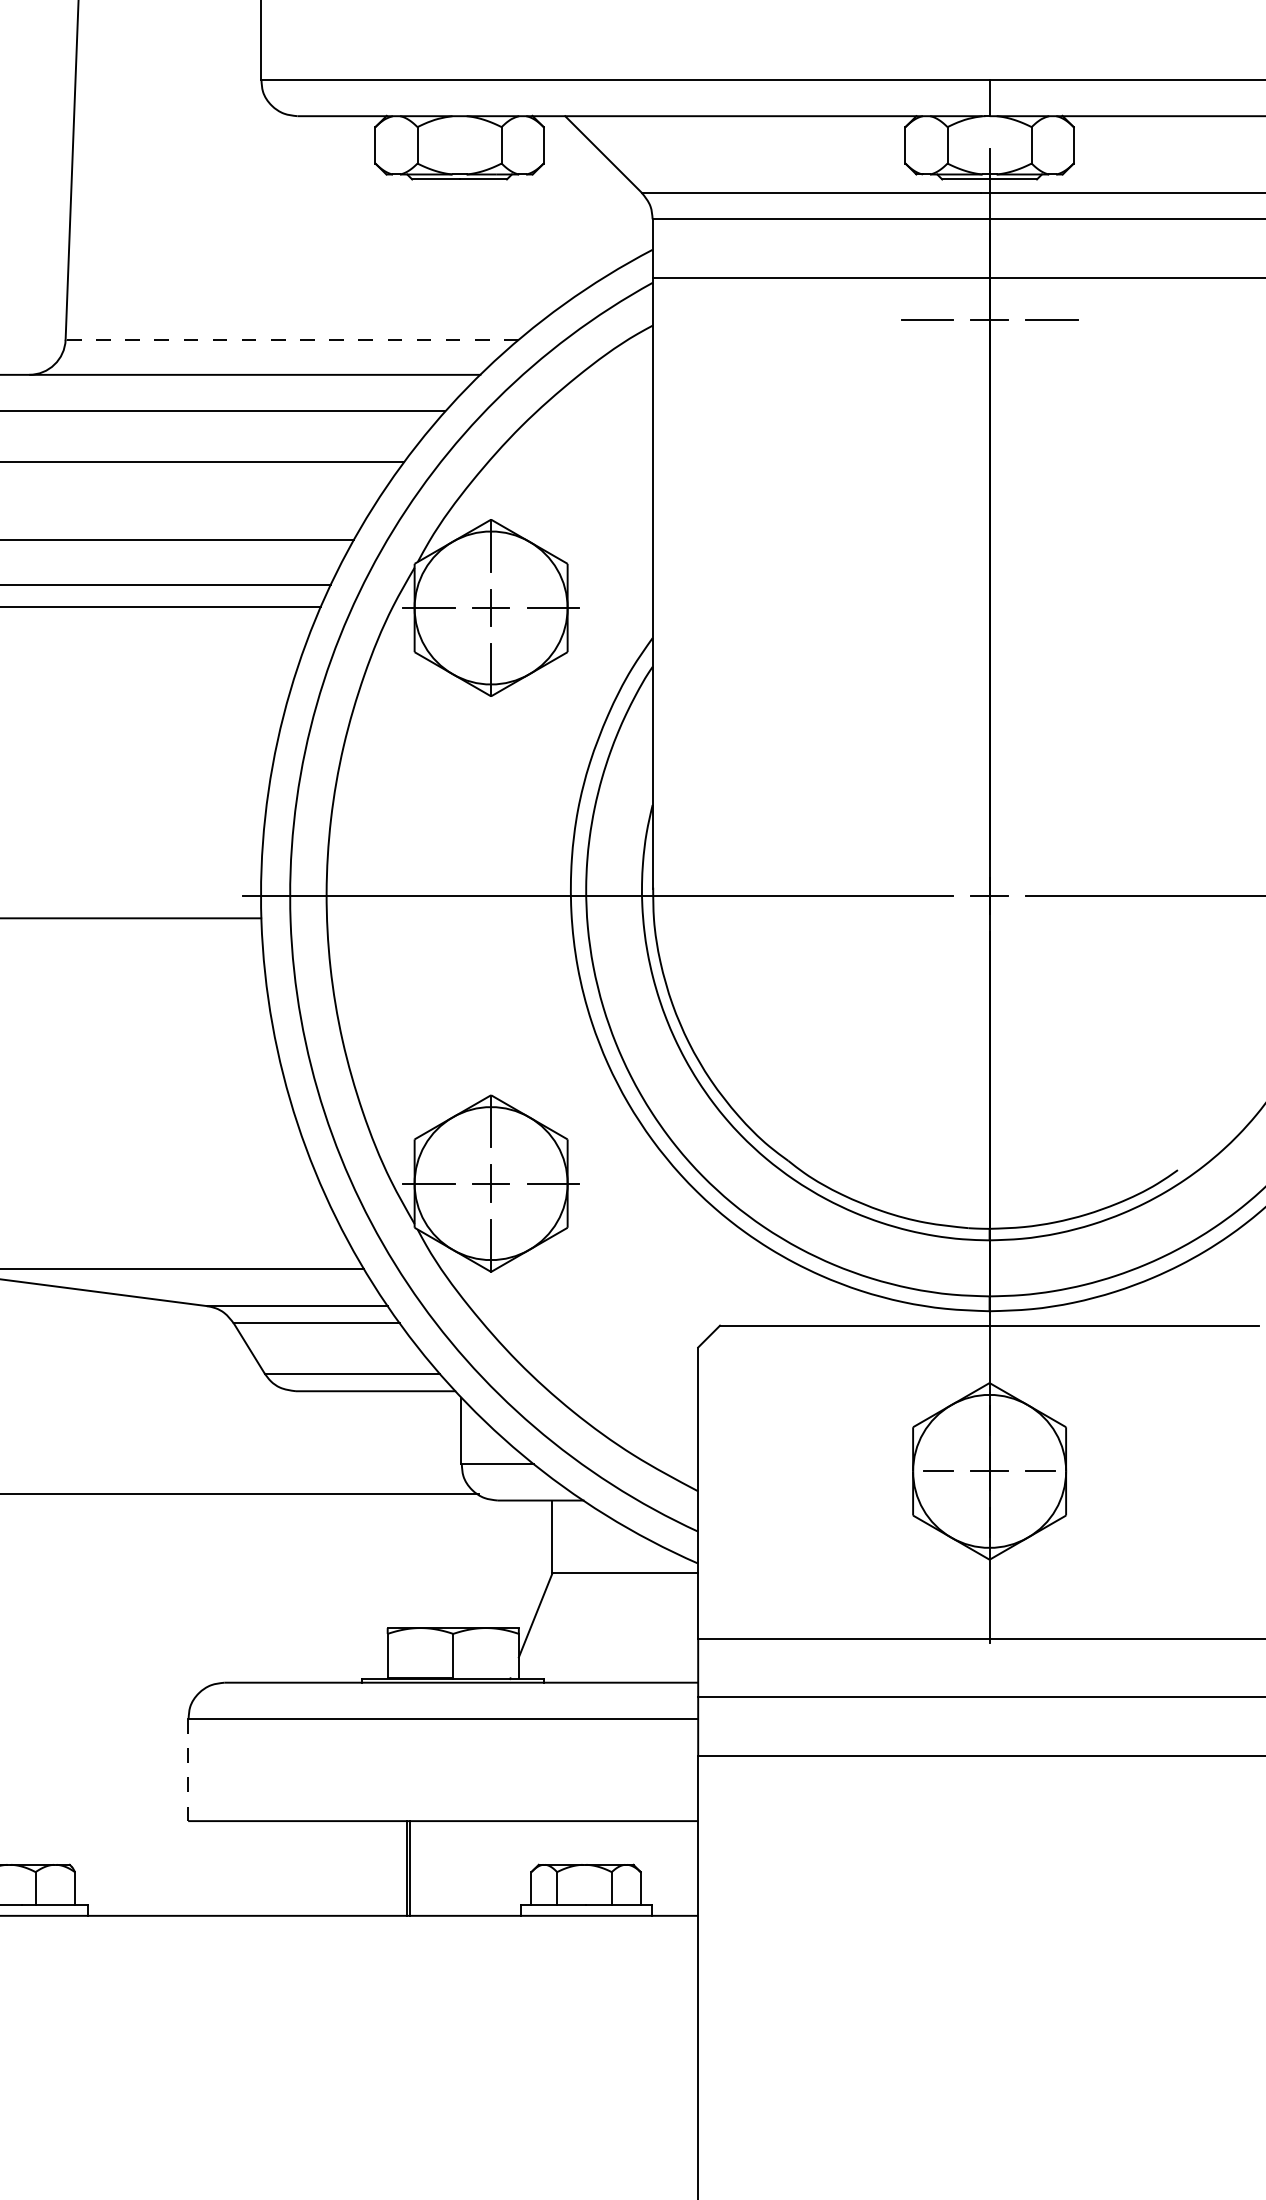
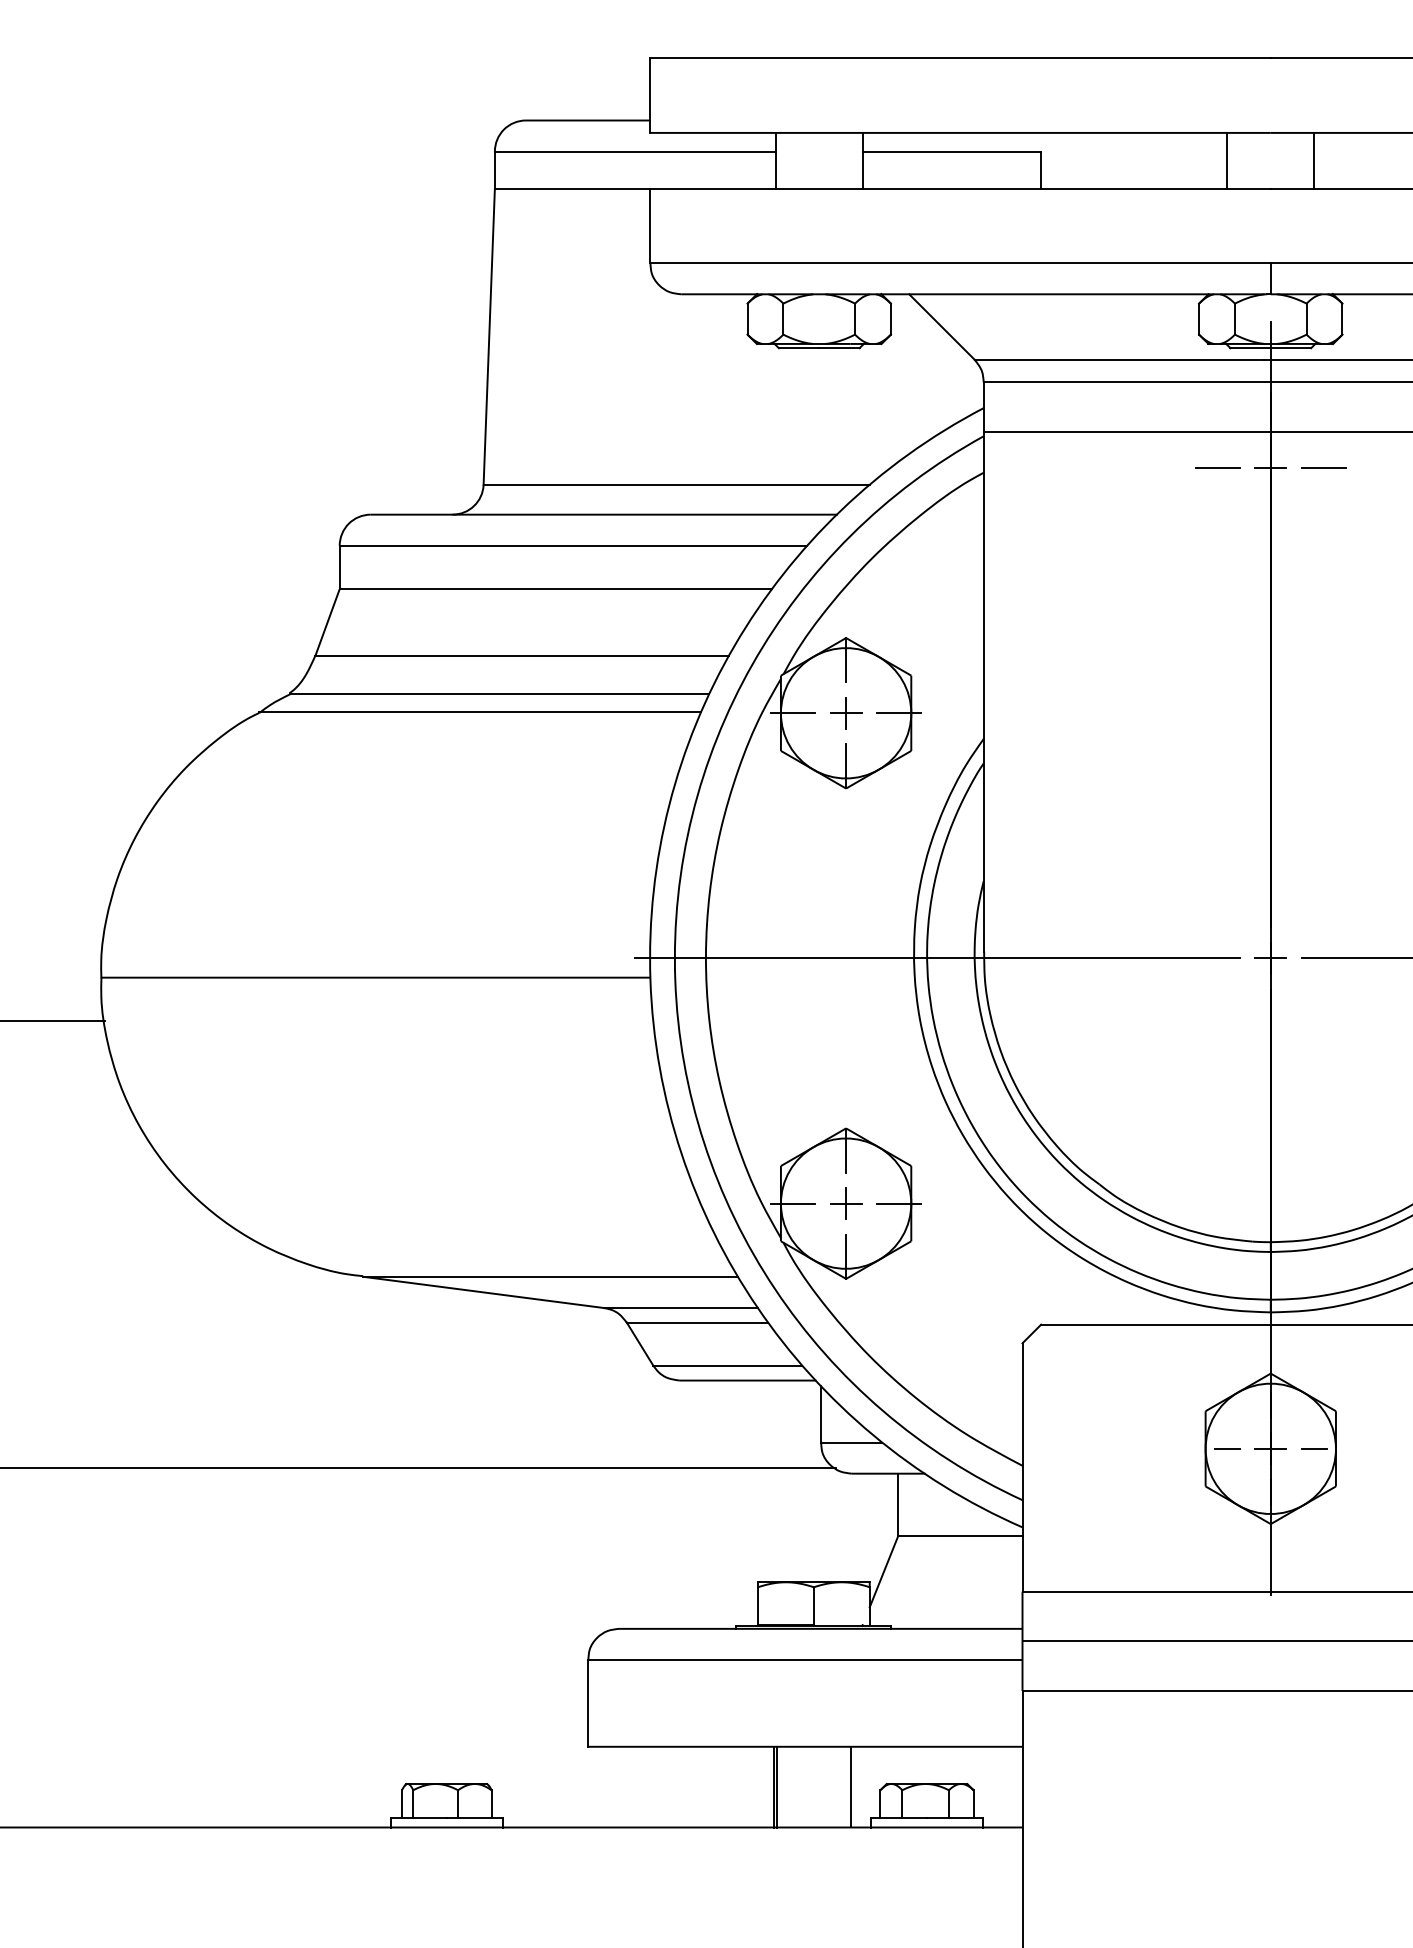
line: (292, 339) -> (676, 484), dashed -> solid
line: (188, 1770) -> (588, 1703), dashed -> solid
line: (497, 1867) -> (851, 1786), added

